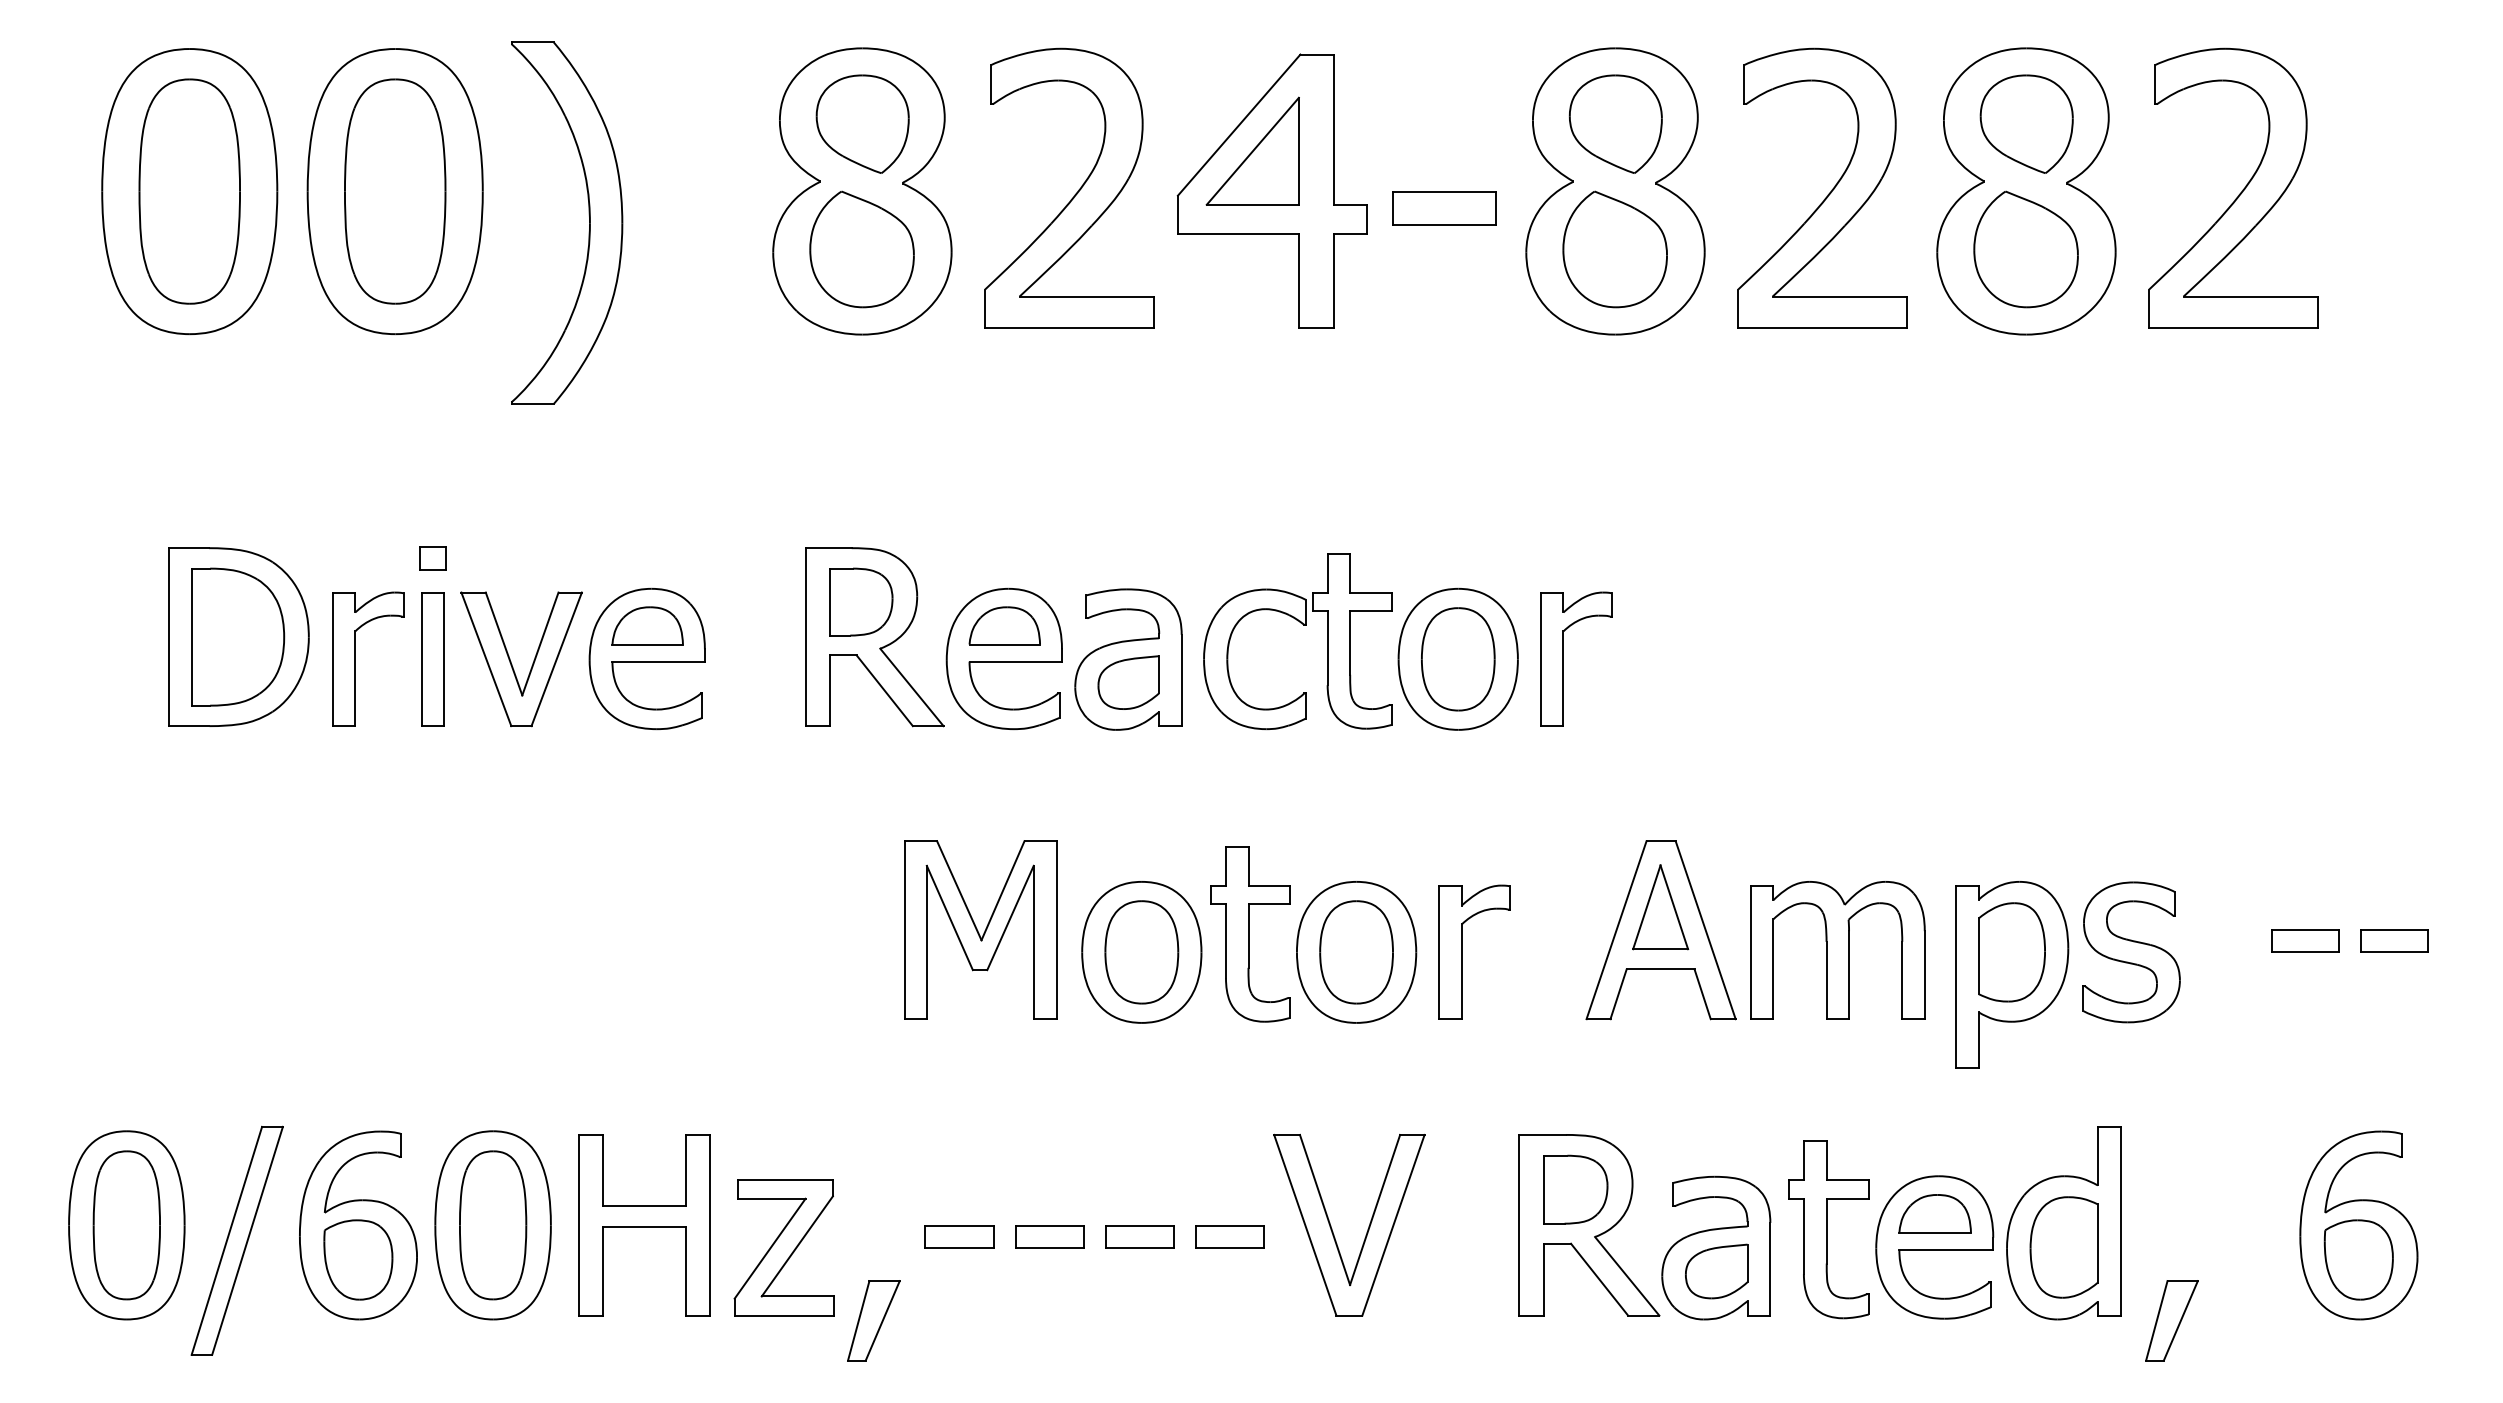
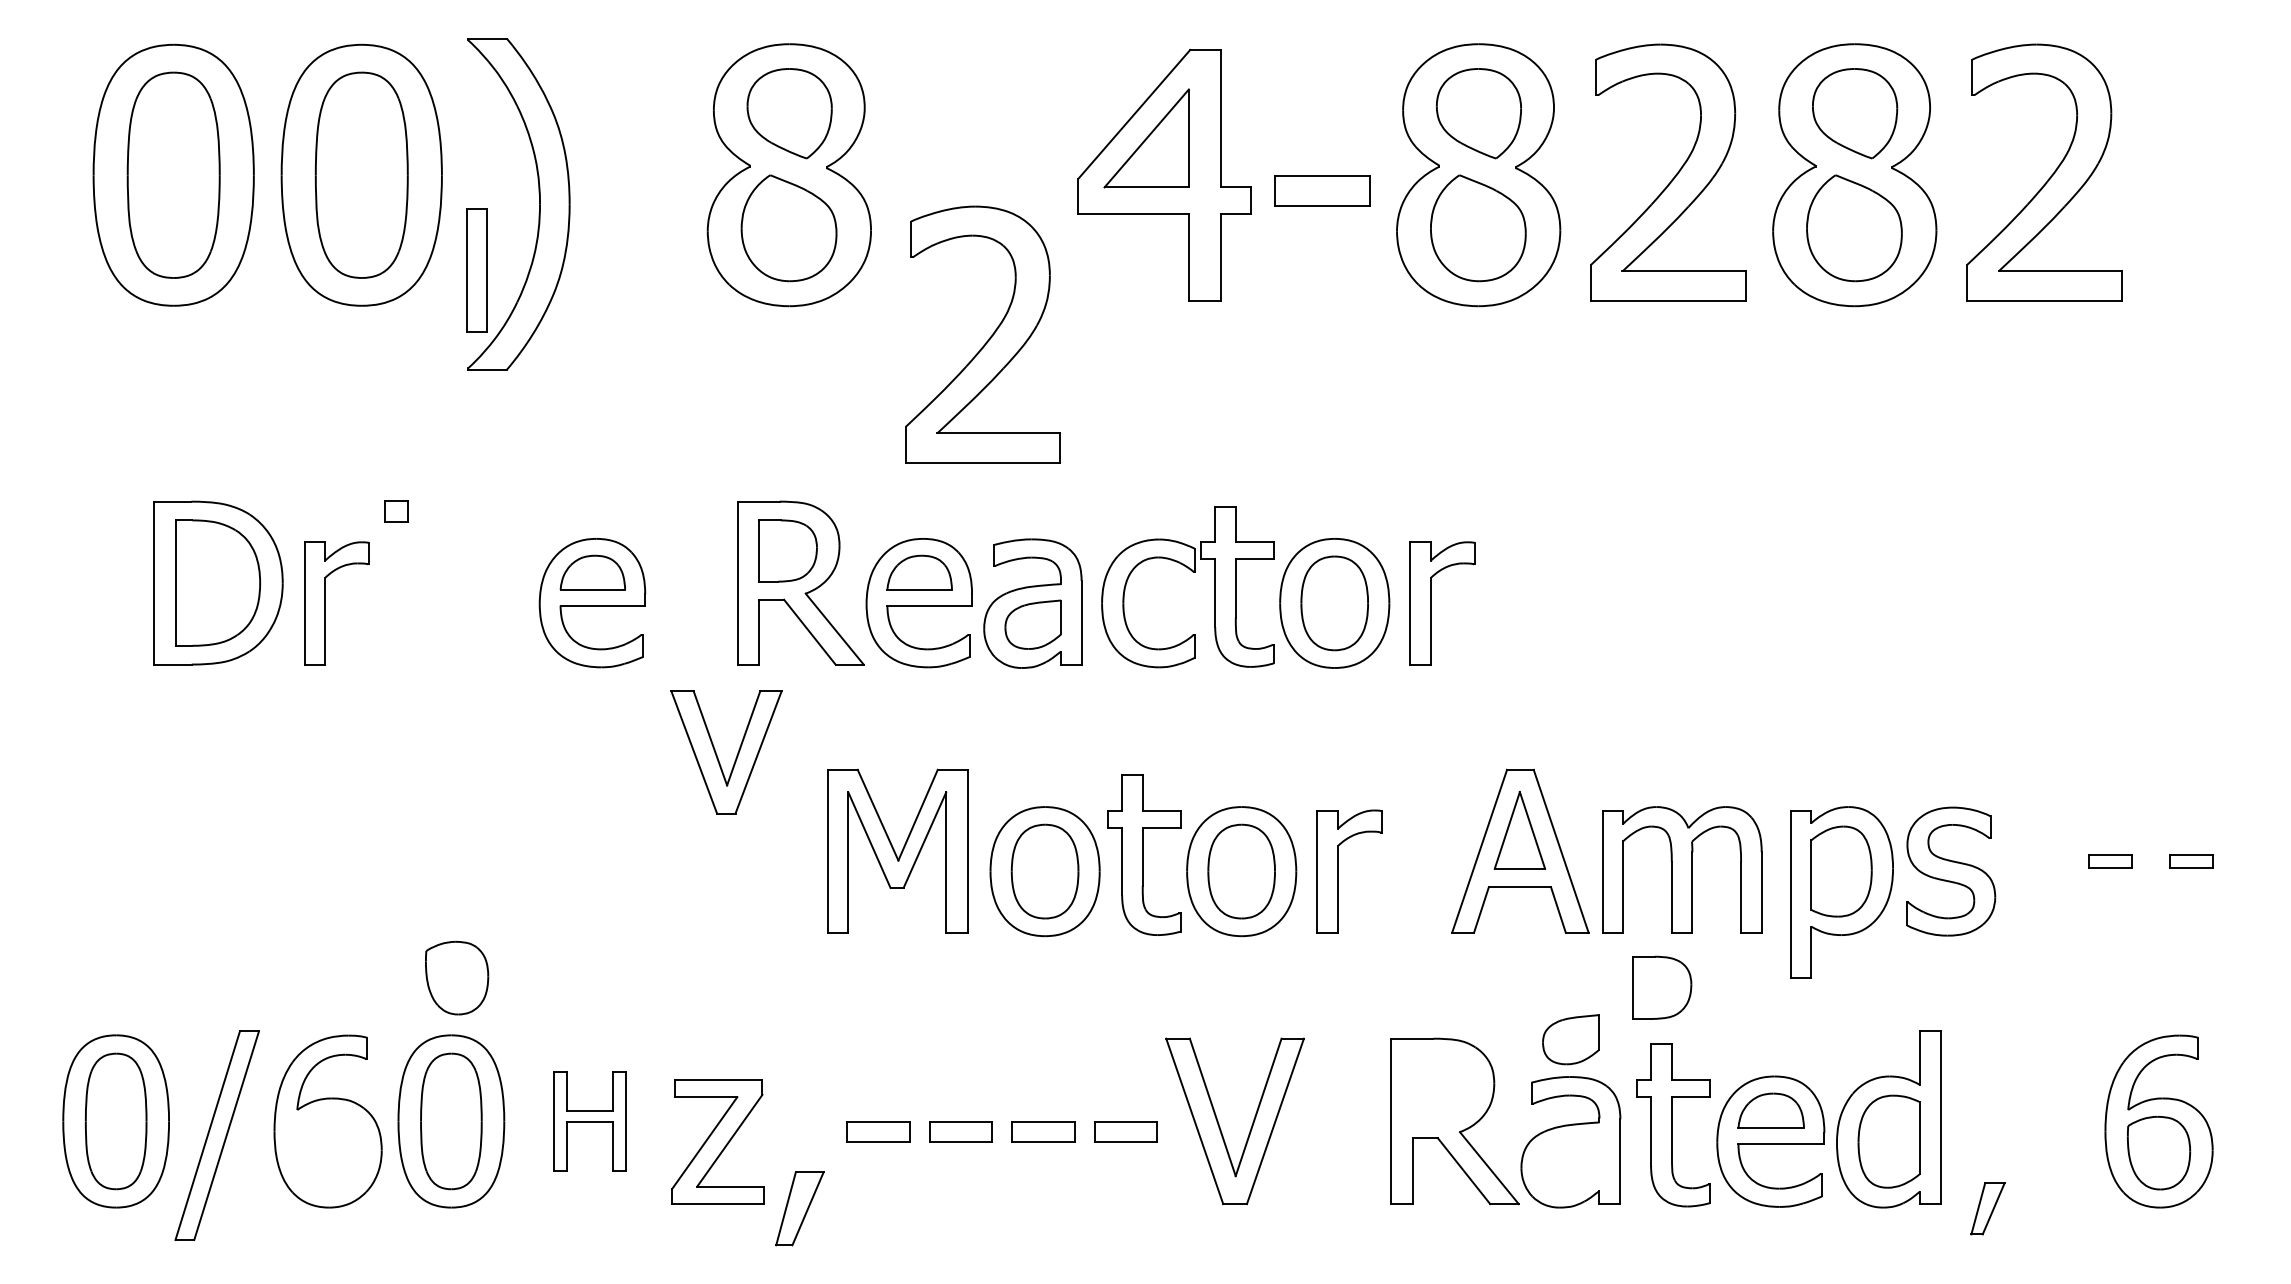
part: (1075, 192) -> (988, 338), moved
part: (432, 659) -> (476, 270), moved
part: (511, 661) -> (717, 754), moved
part: (2304, 941) -> (2109, 861), size x0.7
part: (2394, 941) -> (2191, 861), size x0.7
part: (1576, 1189) -> (1662, 987), moved
part: (644, 1225) -> (589, 1121), size x0.6
part: (358, 1260) -> (457, 978), moved
part: (1715, 1271) -> (1570, 1039), moved
part: (2171, 1320) -> (1987, 1208), size x0.7

